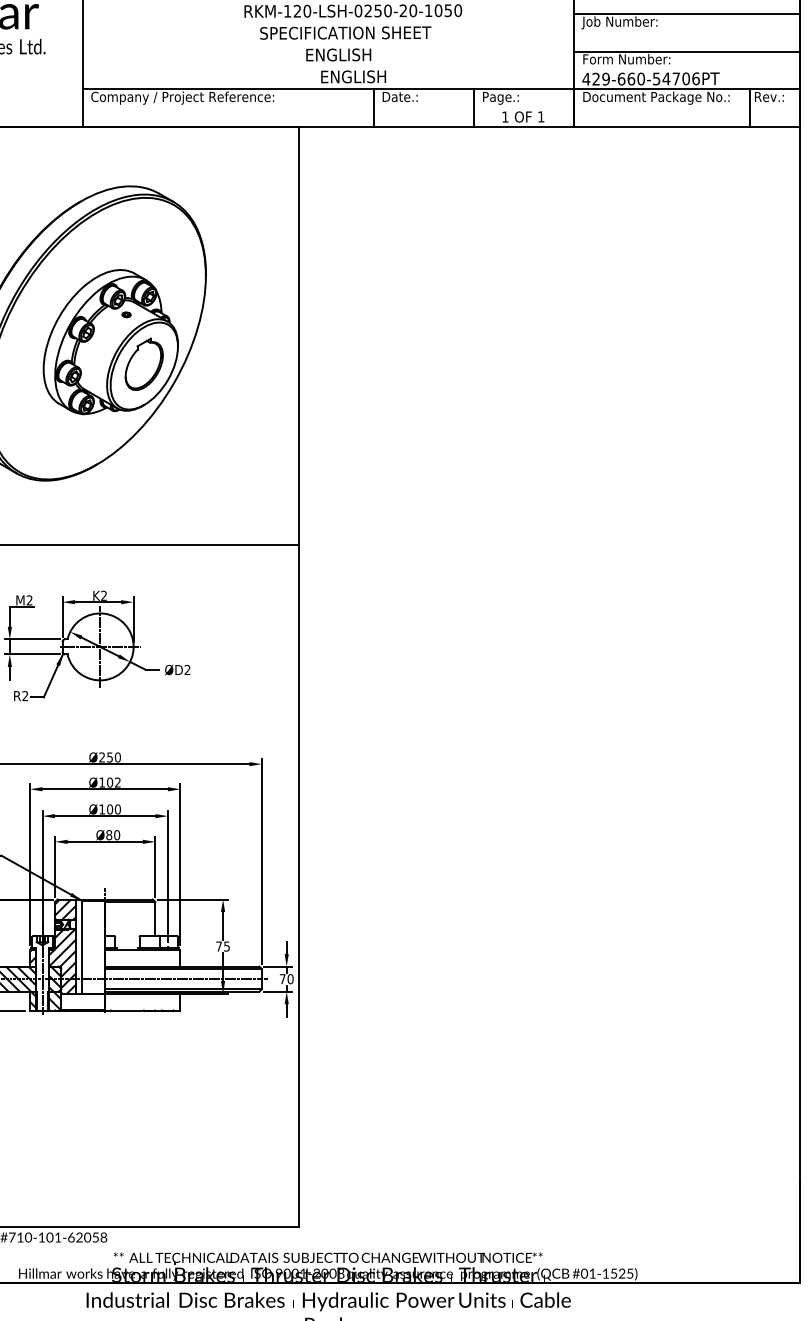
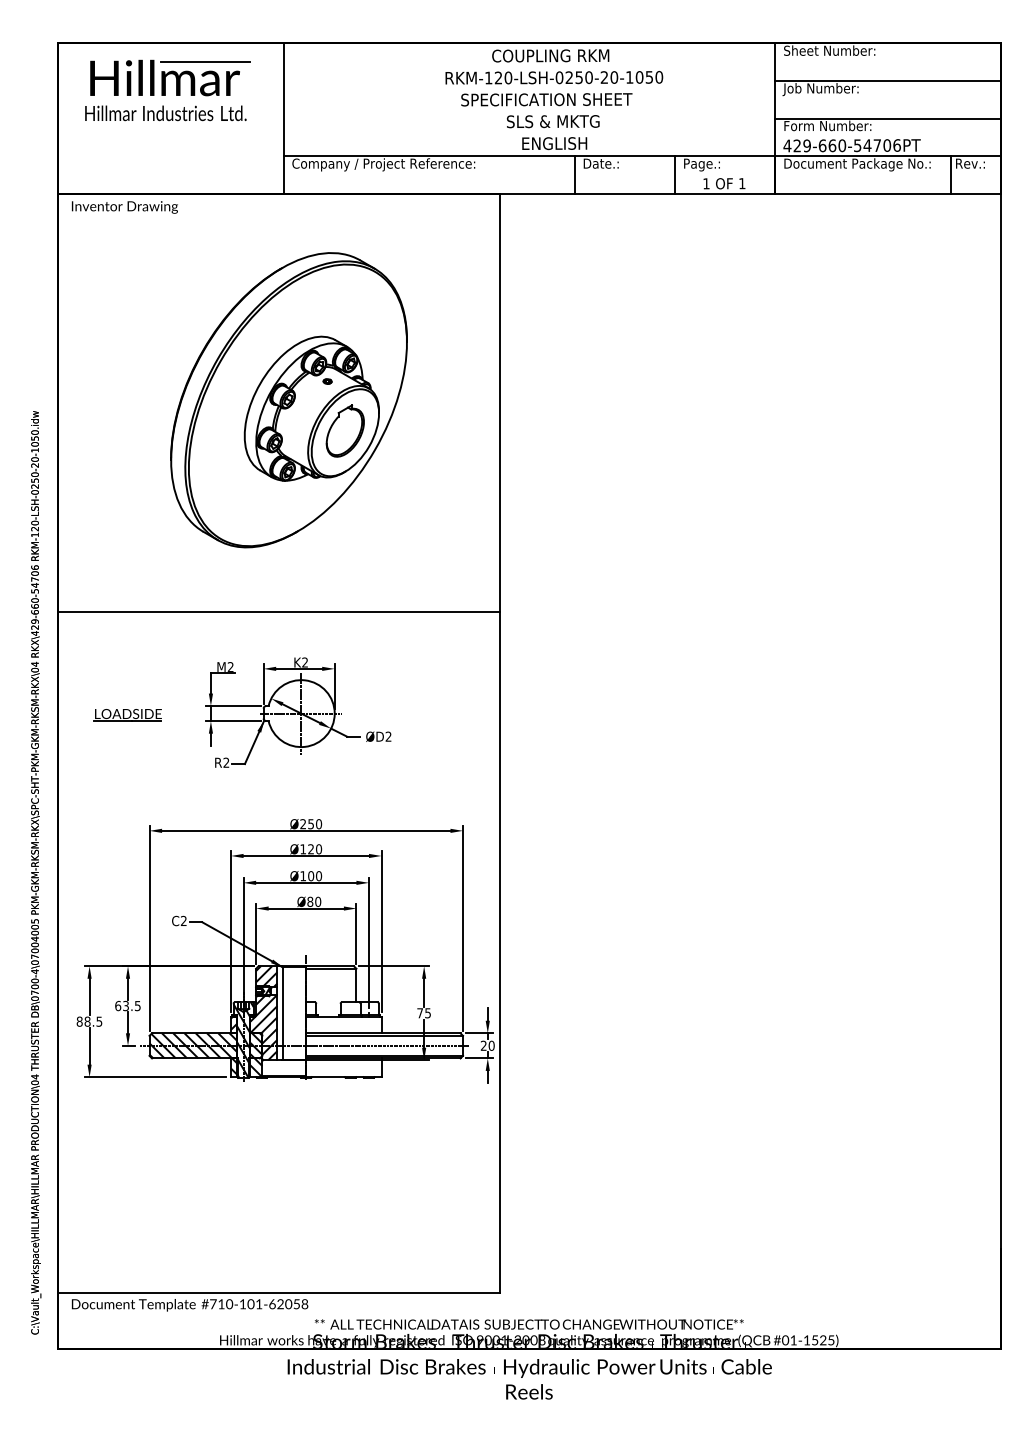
text: (351, 54) -> (552, 121), ENGLISH -> SLS & MKTG
text: (114, 782) -> (315, 849), Ø102 -> Ø120
hatch: (42, 972) -> (243, 1039), added
text: (282, 978) -> (483, 1045), 70 -> 20

